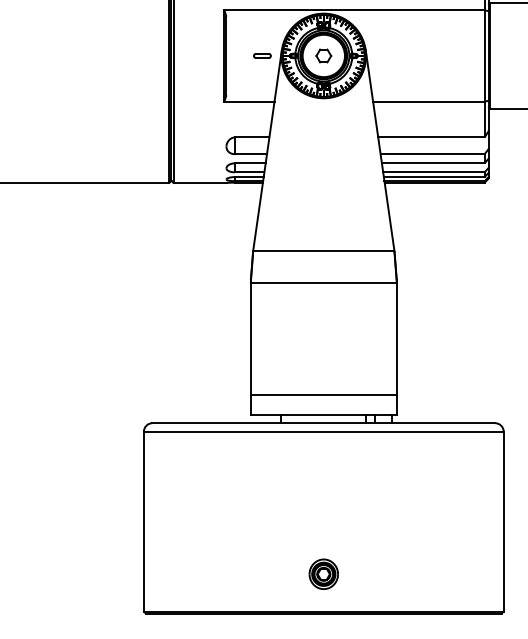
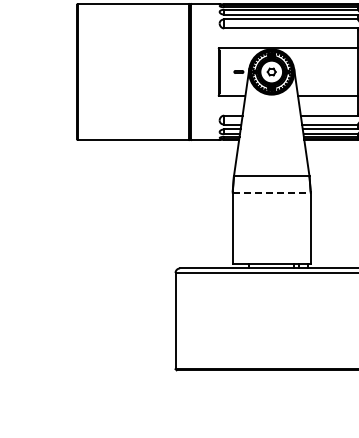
line: (325, 283) -> (272, 193), solid -> dashed
line: (323, 395) -> (271, 253), removed
part: (323, 574) -> (271, 349), removed

